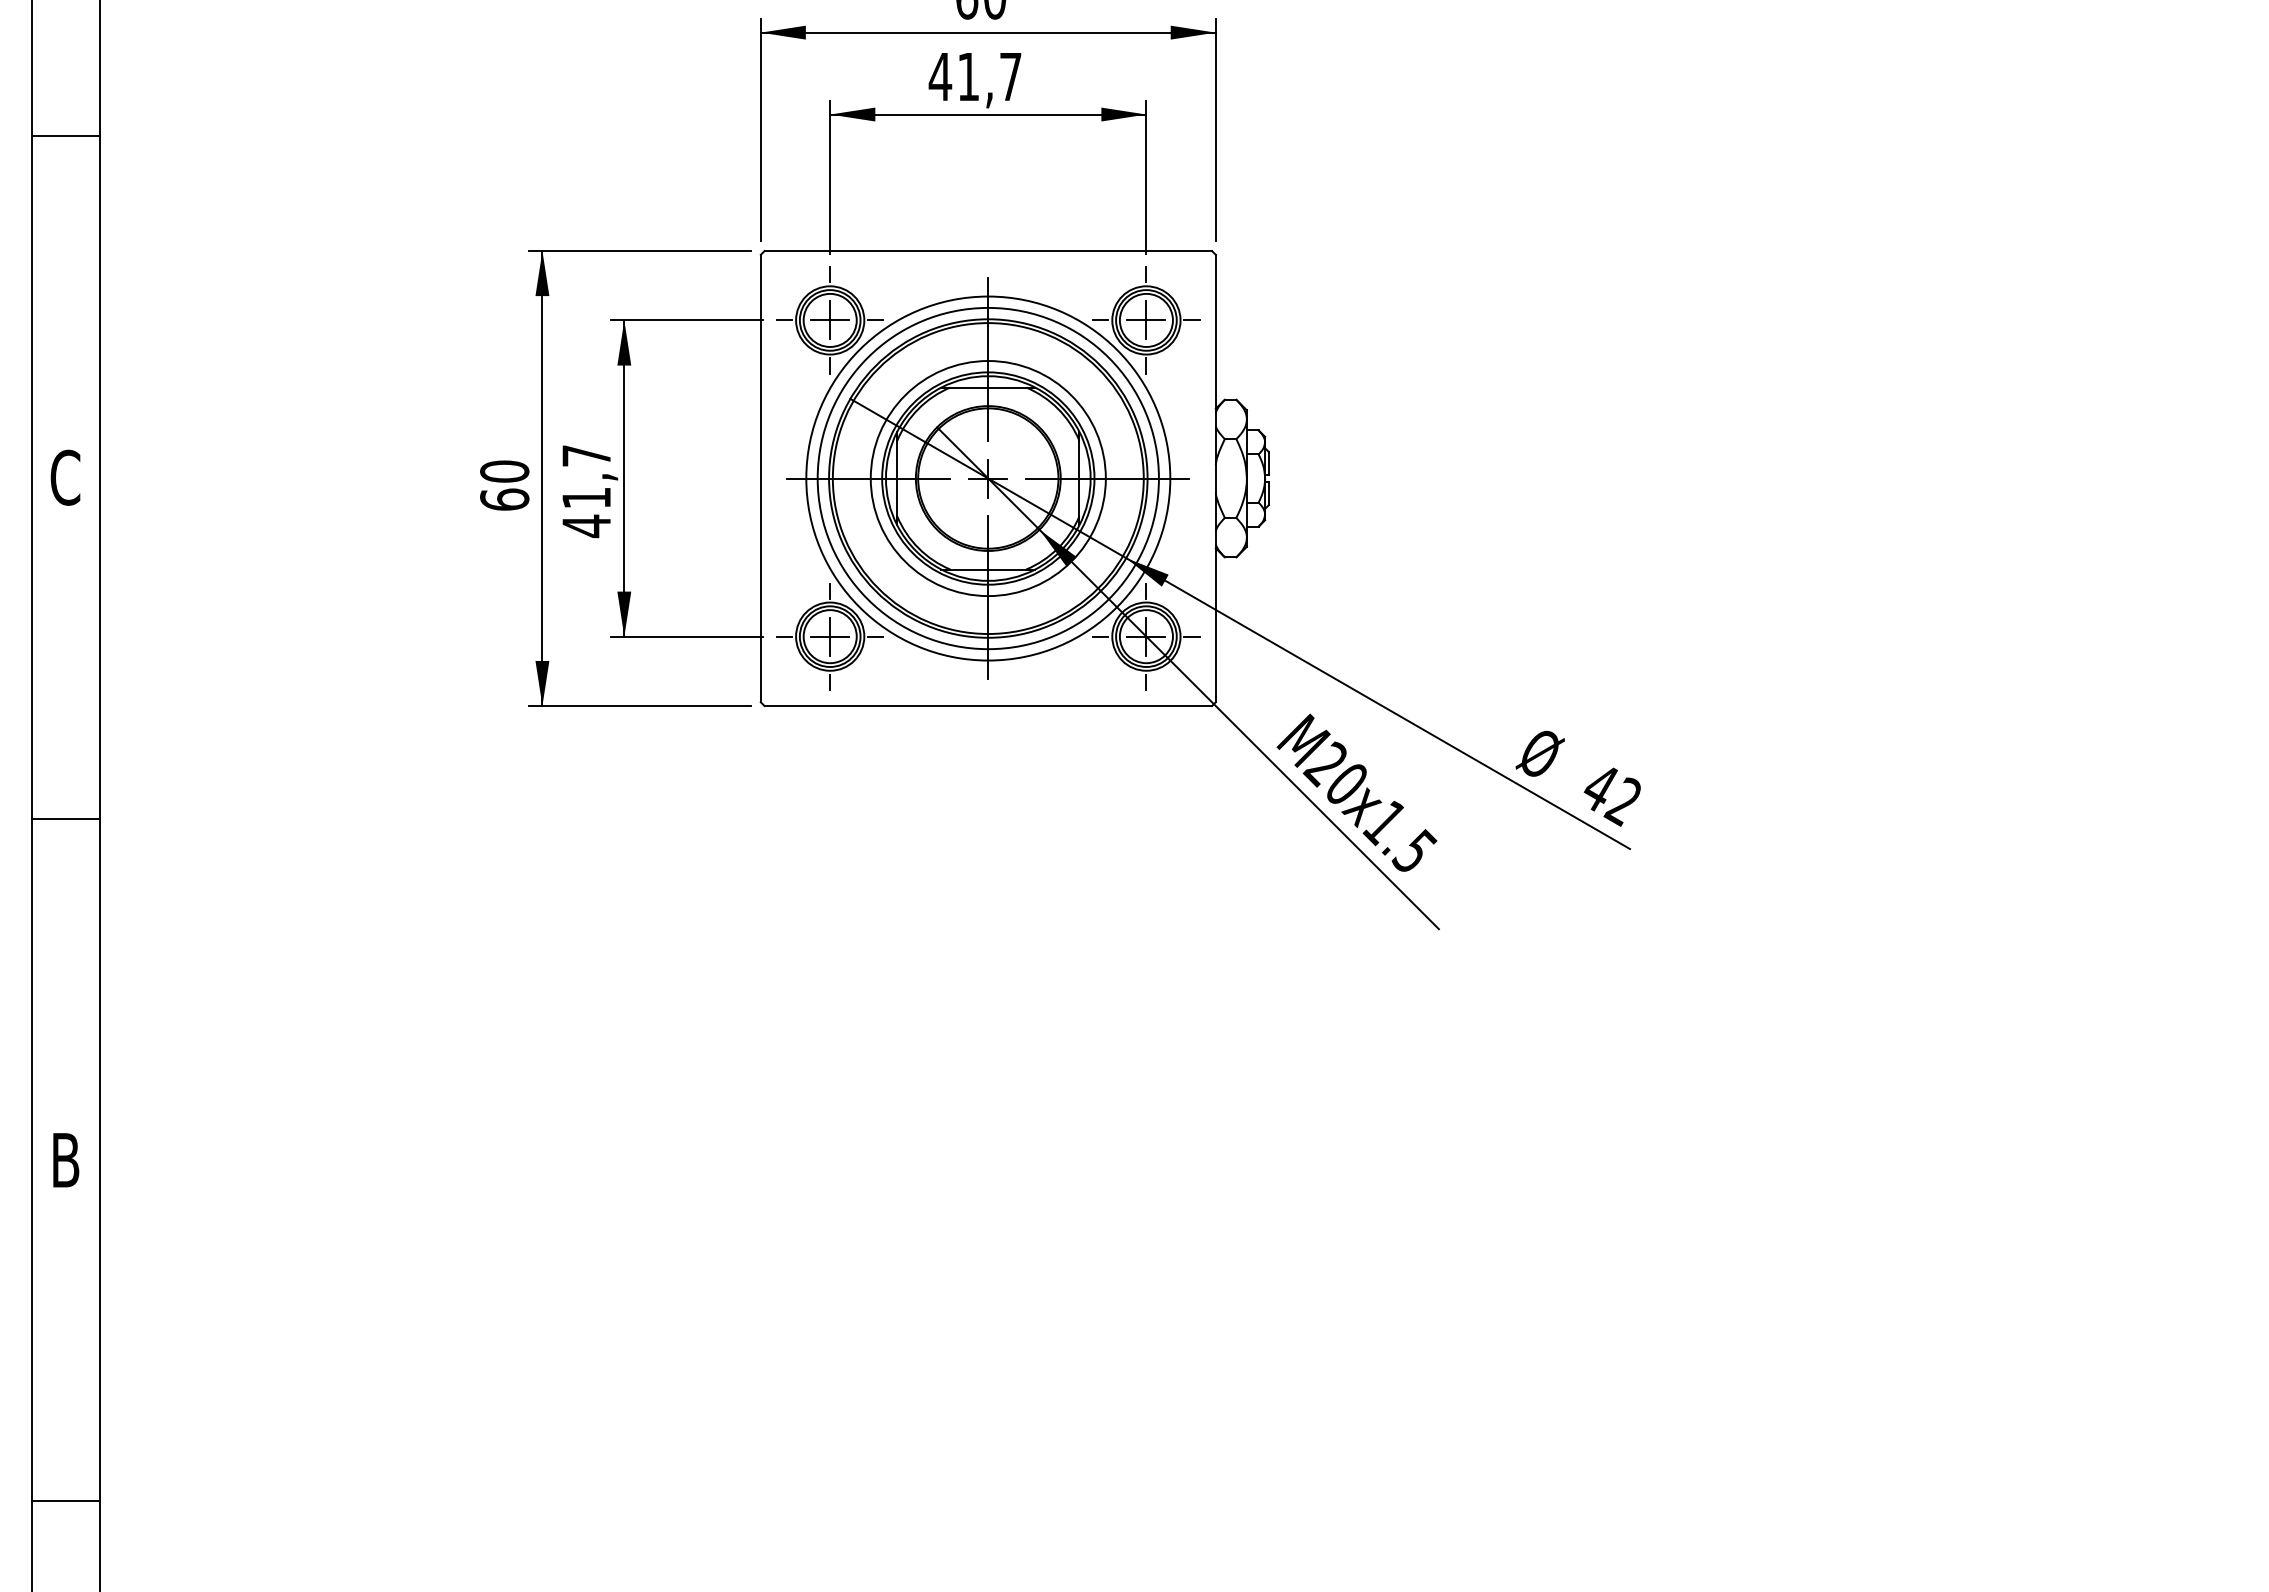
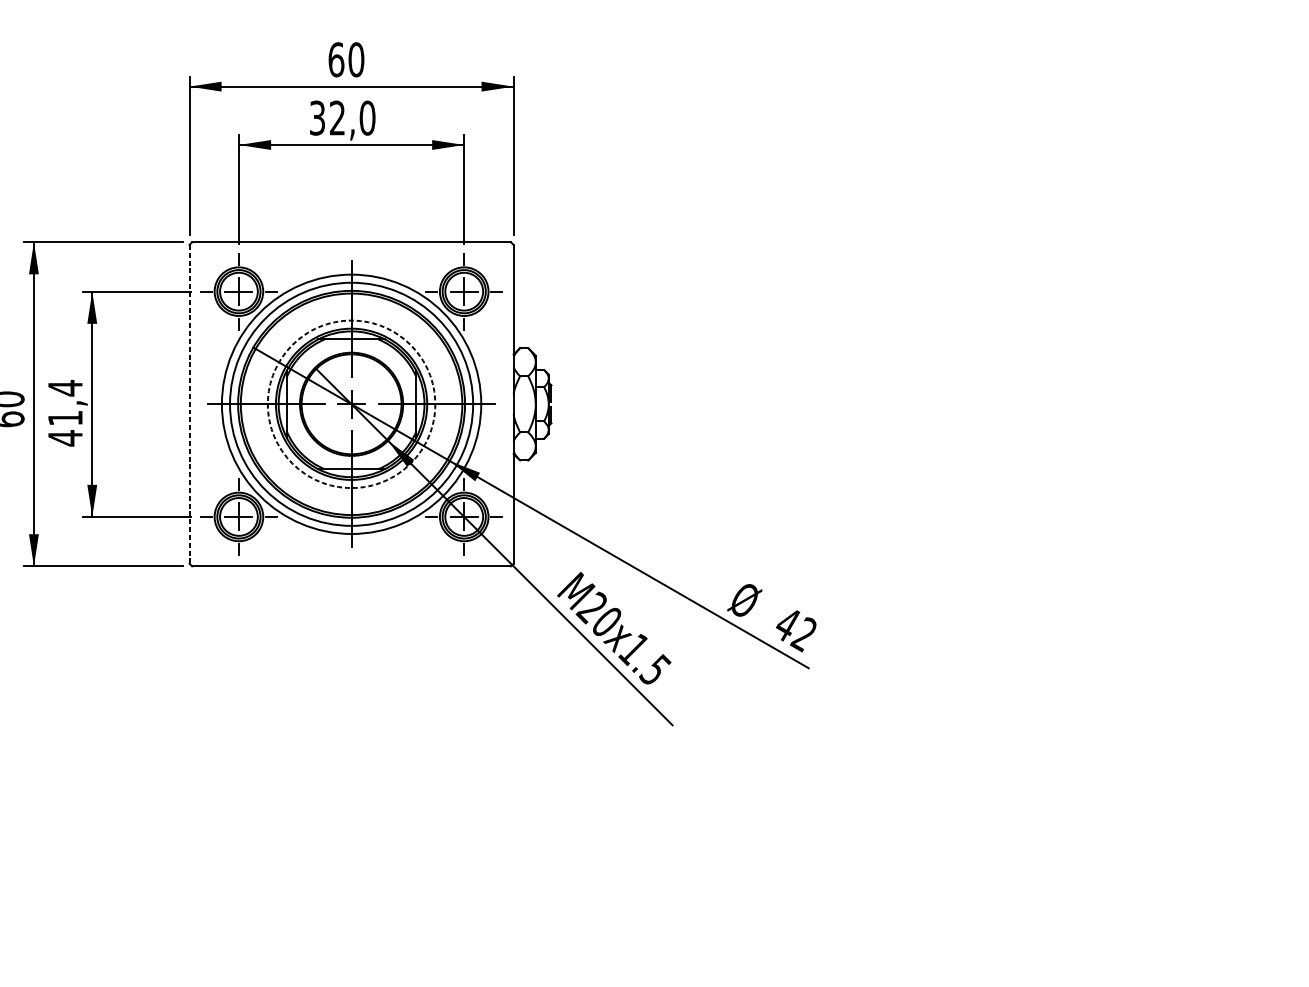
text: (974, 76) -> (341, 117), 41,7 -> 32,0
text: (586, 455) -> (65, 387), 41,7 -> 41,4
line: (760, 478) -> (189, 404), solid -> dashed
circle: (987, 478) -> (351, 404), solid -> dashed

